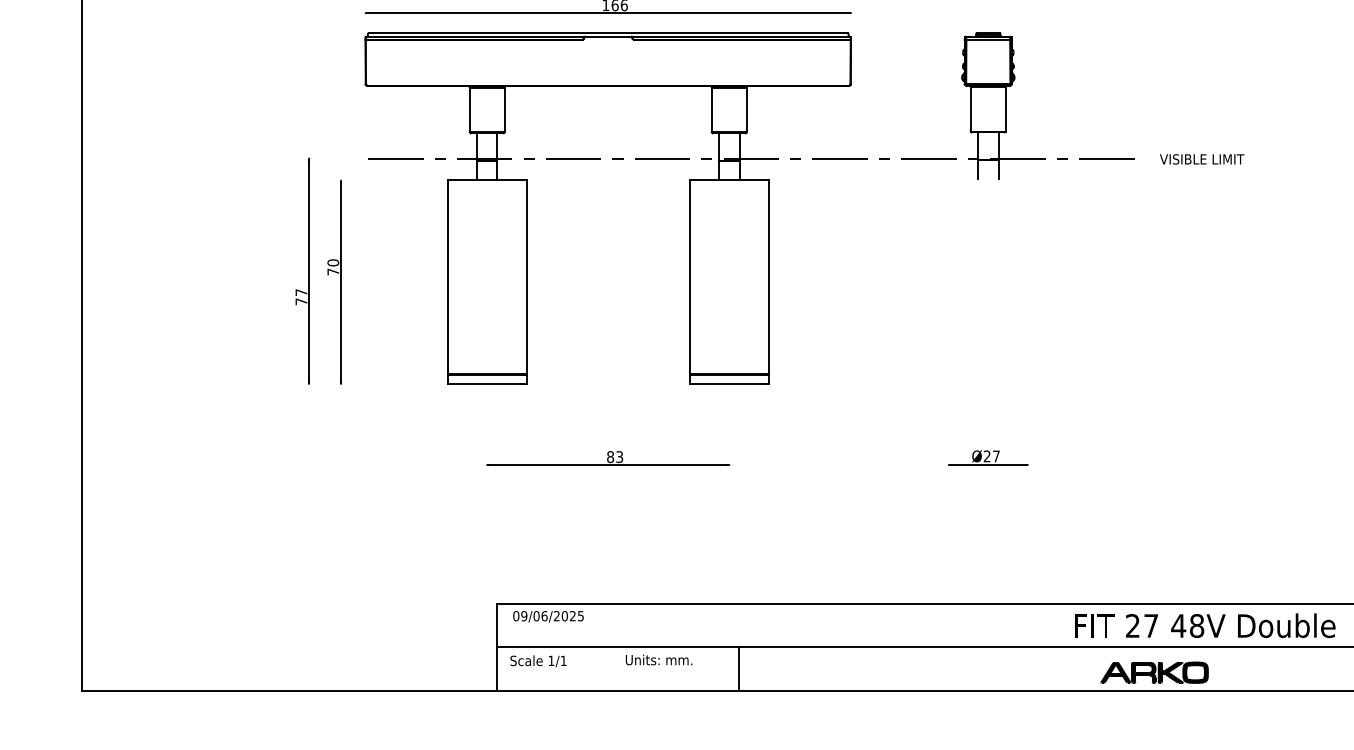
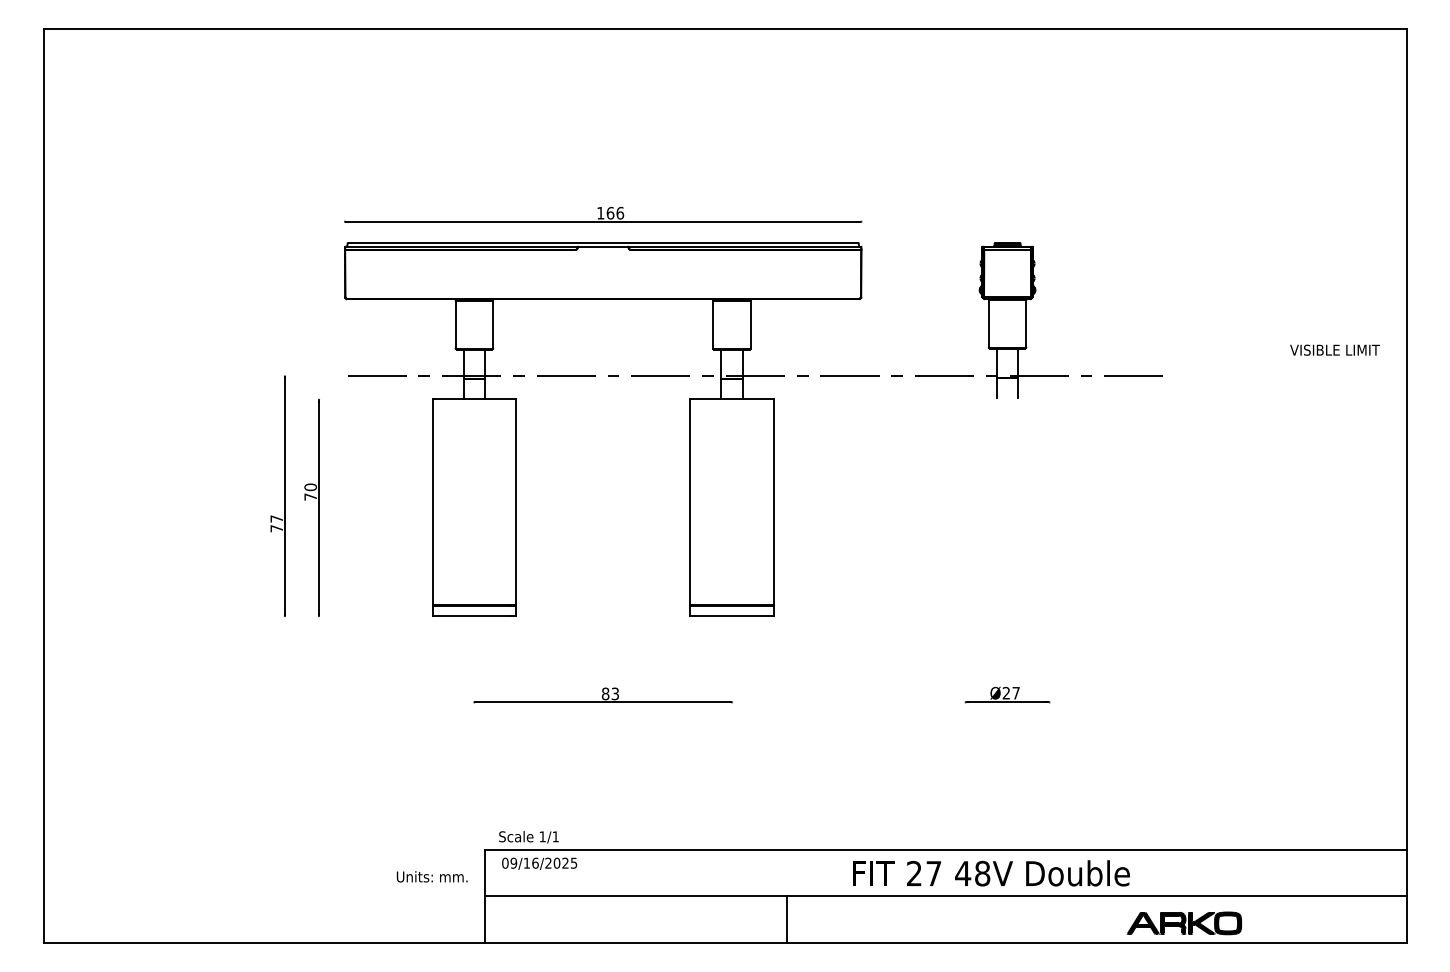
text: (1201, 158) -> (1334, 349), moved
text: (536, 615) -> (526, 862), 09/06/2025 -> 09/16/2025
text: (1205, 625) -> (991, 873), moved
text: (658, 659) -> (431, 876), moved
text: (538, 661) -> (528, 837), moved
line: (739, 669) -> (786, 919), moved

